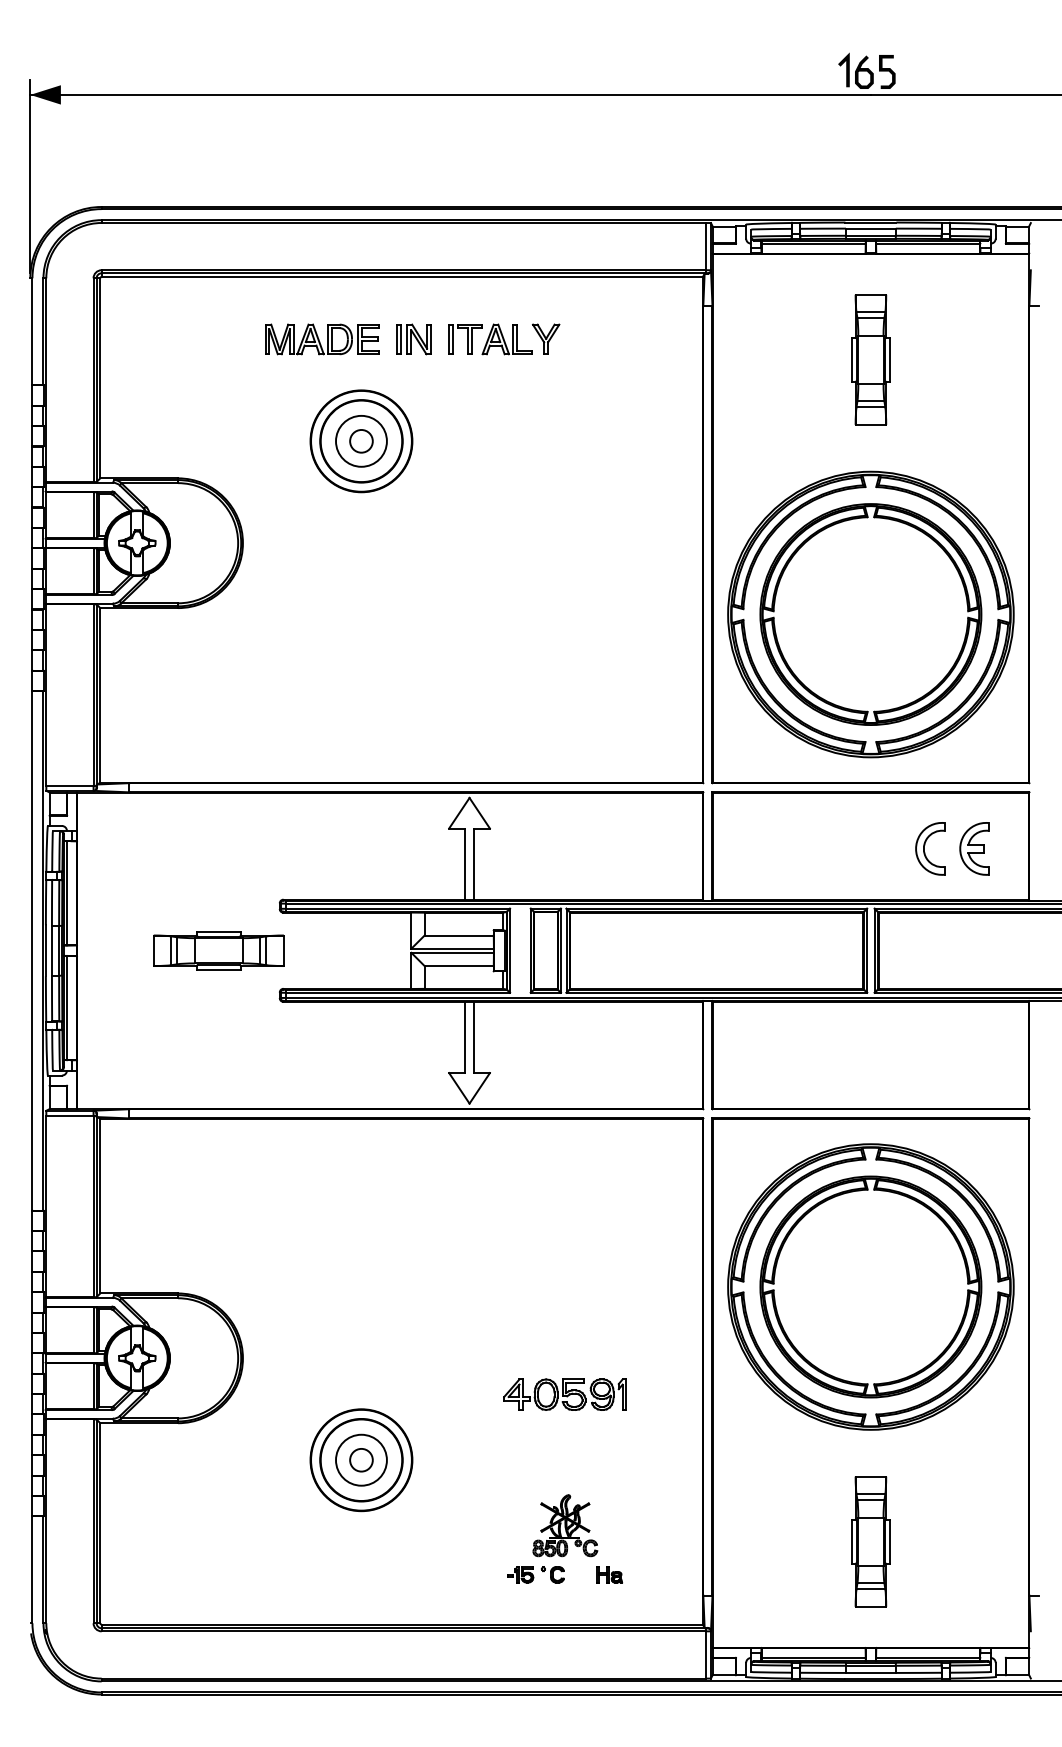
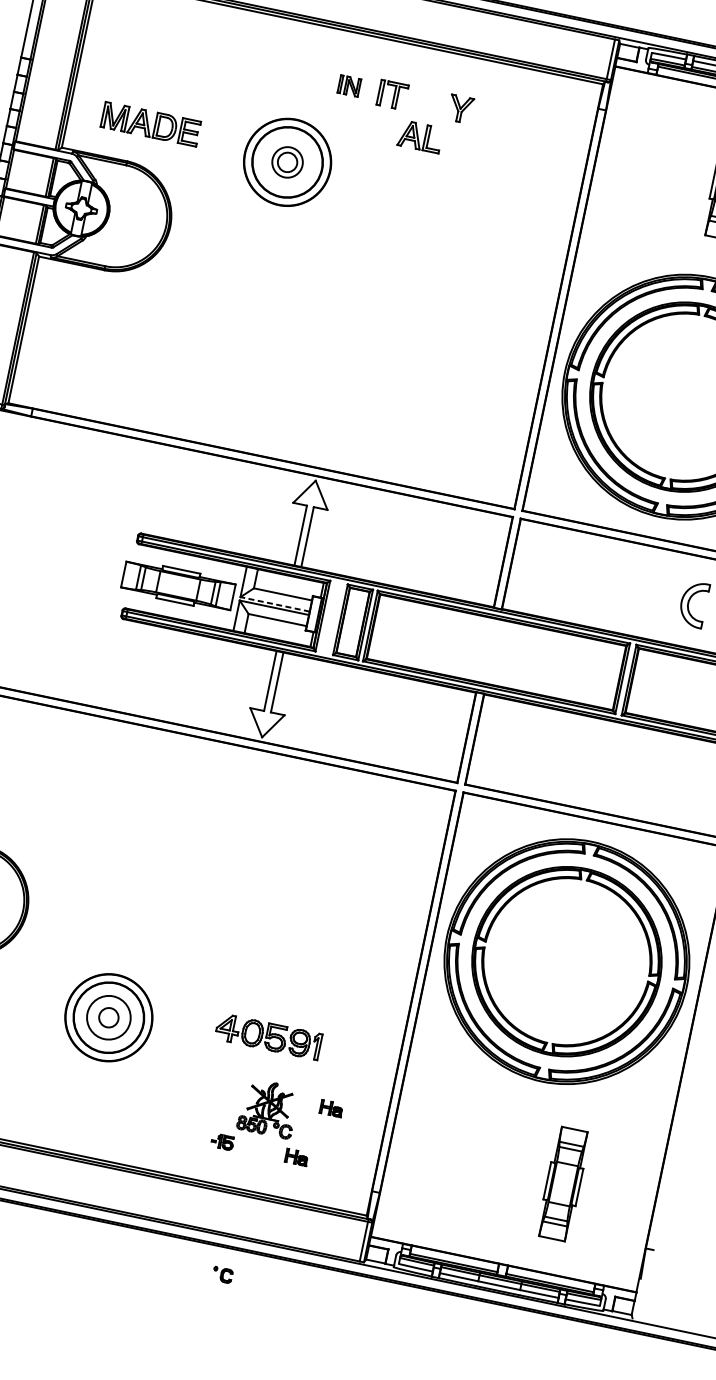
part: (322, 339) -> (150, 124), moved
part: (413, 339) -> (349, 86), size x0.7
part: (506, 339) -> (419, 136), moved
circle: (361, 440) -> (287, 161), size x0.7
line: (452, 948) -> (275, 604), solid -> dashed
part: (218, 950) -> (178, 585), moved
part: (564, 1394) -> (267, 1036), moved
part: (637, 1510) -> (331, 1108), added
part: (870, 1541) -> (563, 1183), moved
part: (552, 1574) -> (222, 1274), moved

